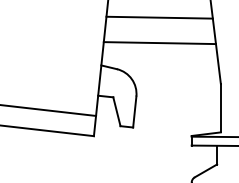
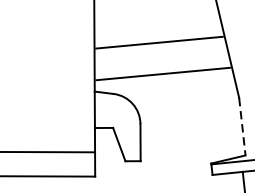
line: (159, 17) -> (159, 42), moved
line: (159, 43) -> (162, 74), moved
line: (220, 108) -> (241, 127), solid -> dashed

